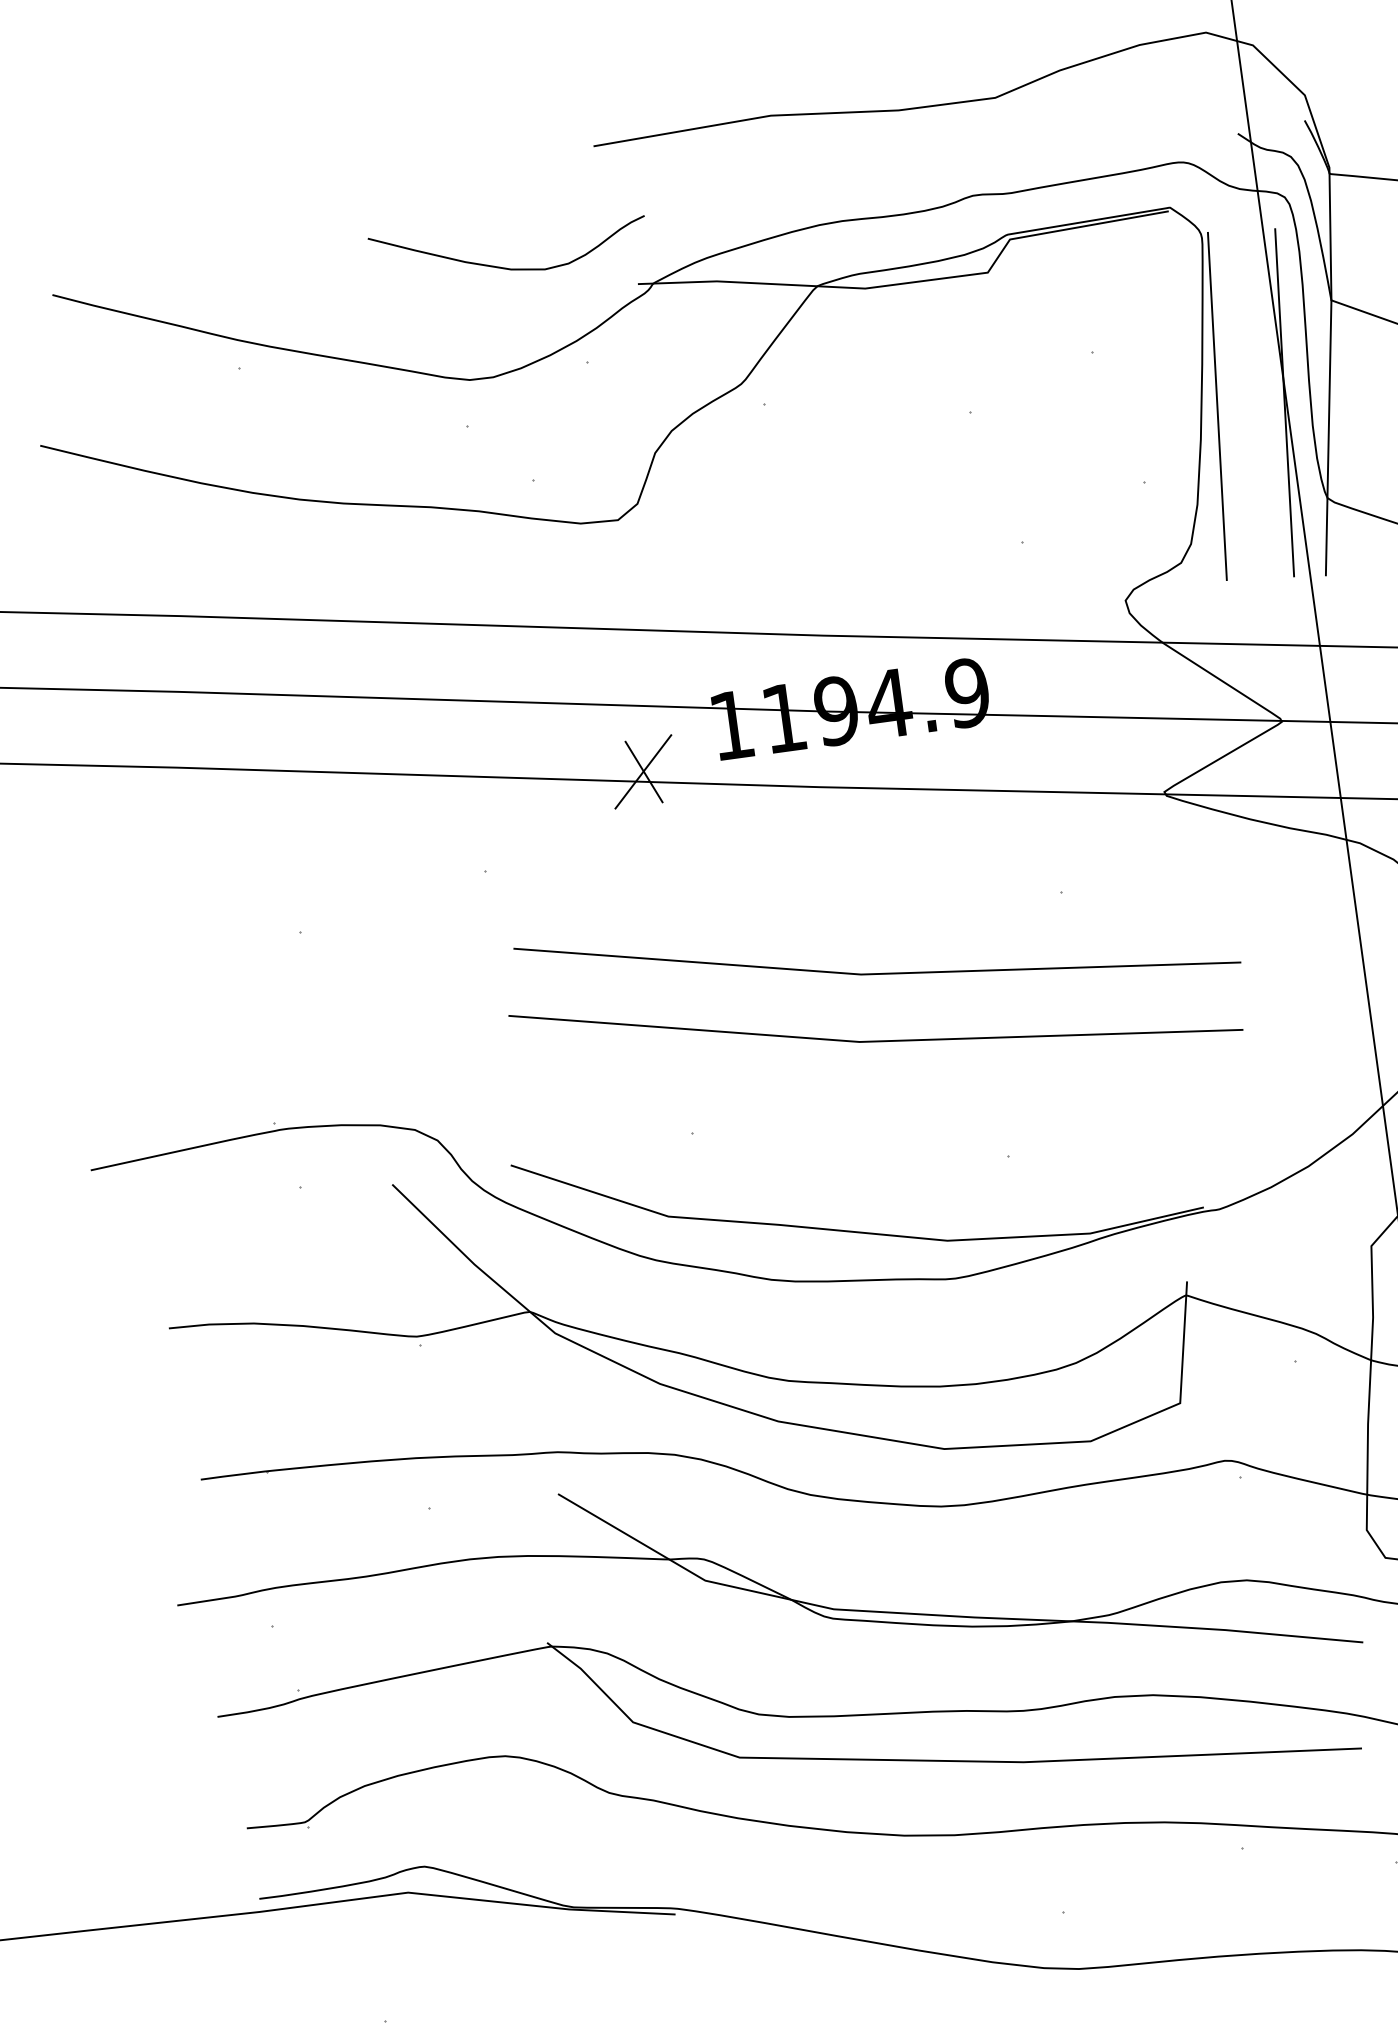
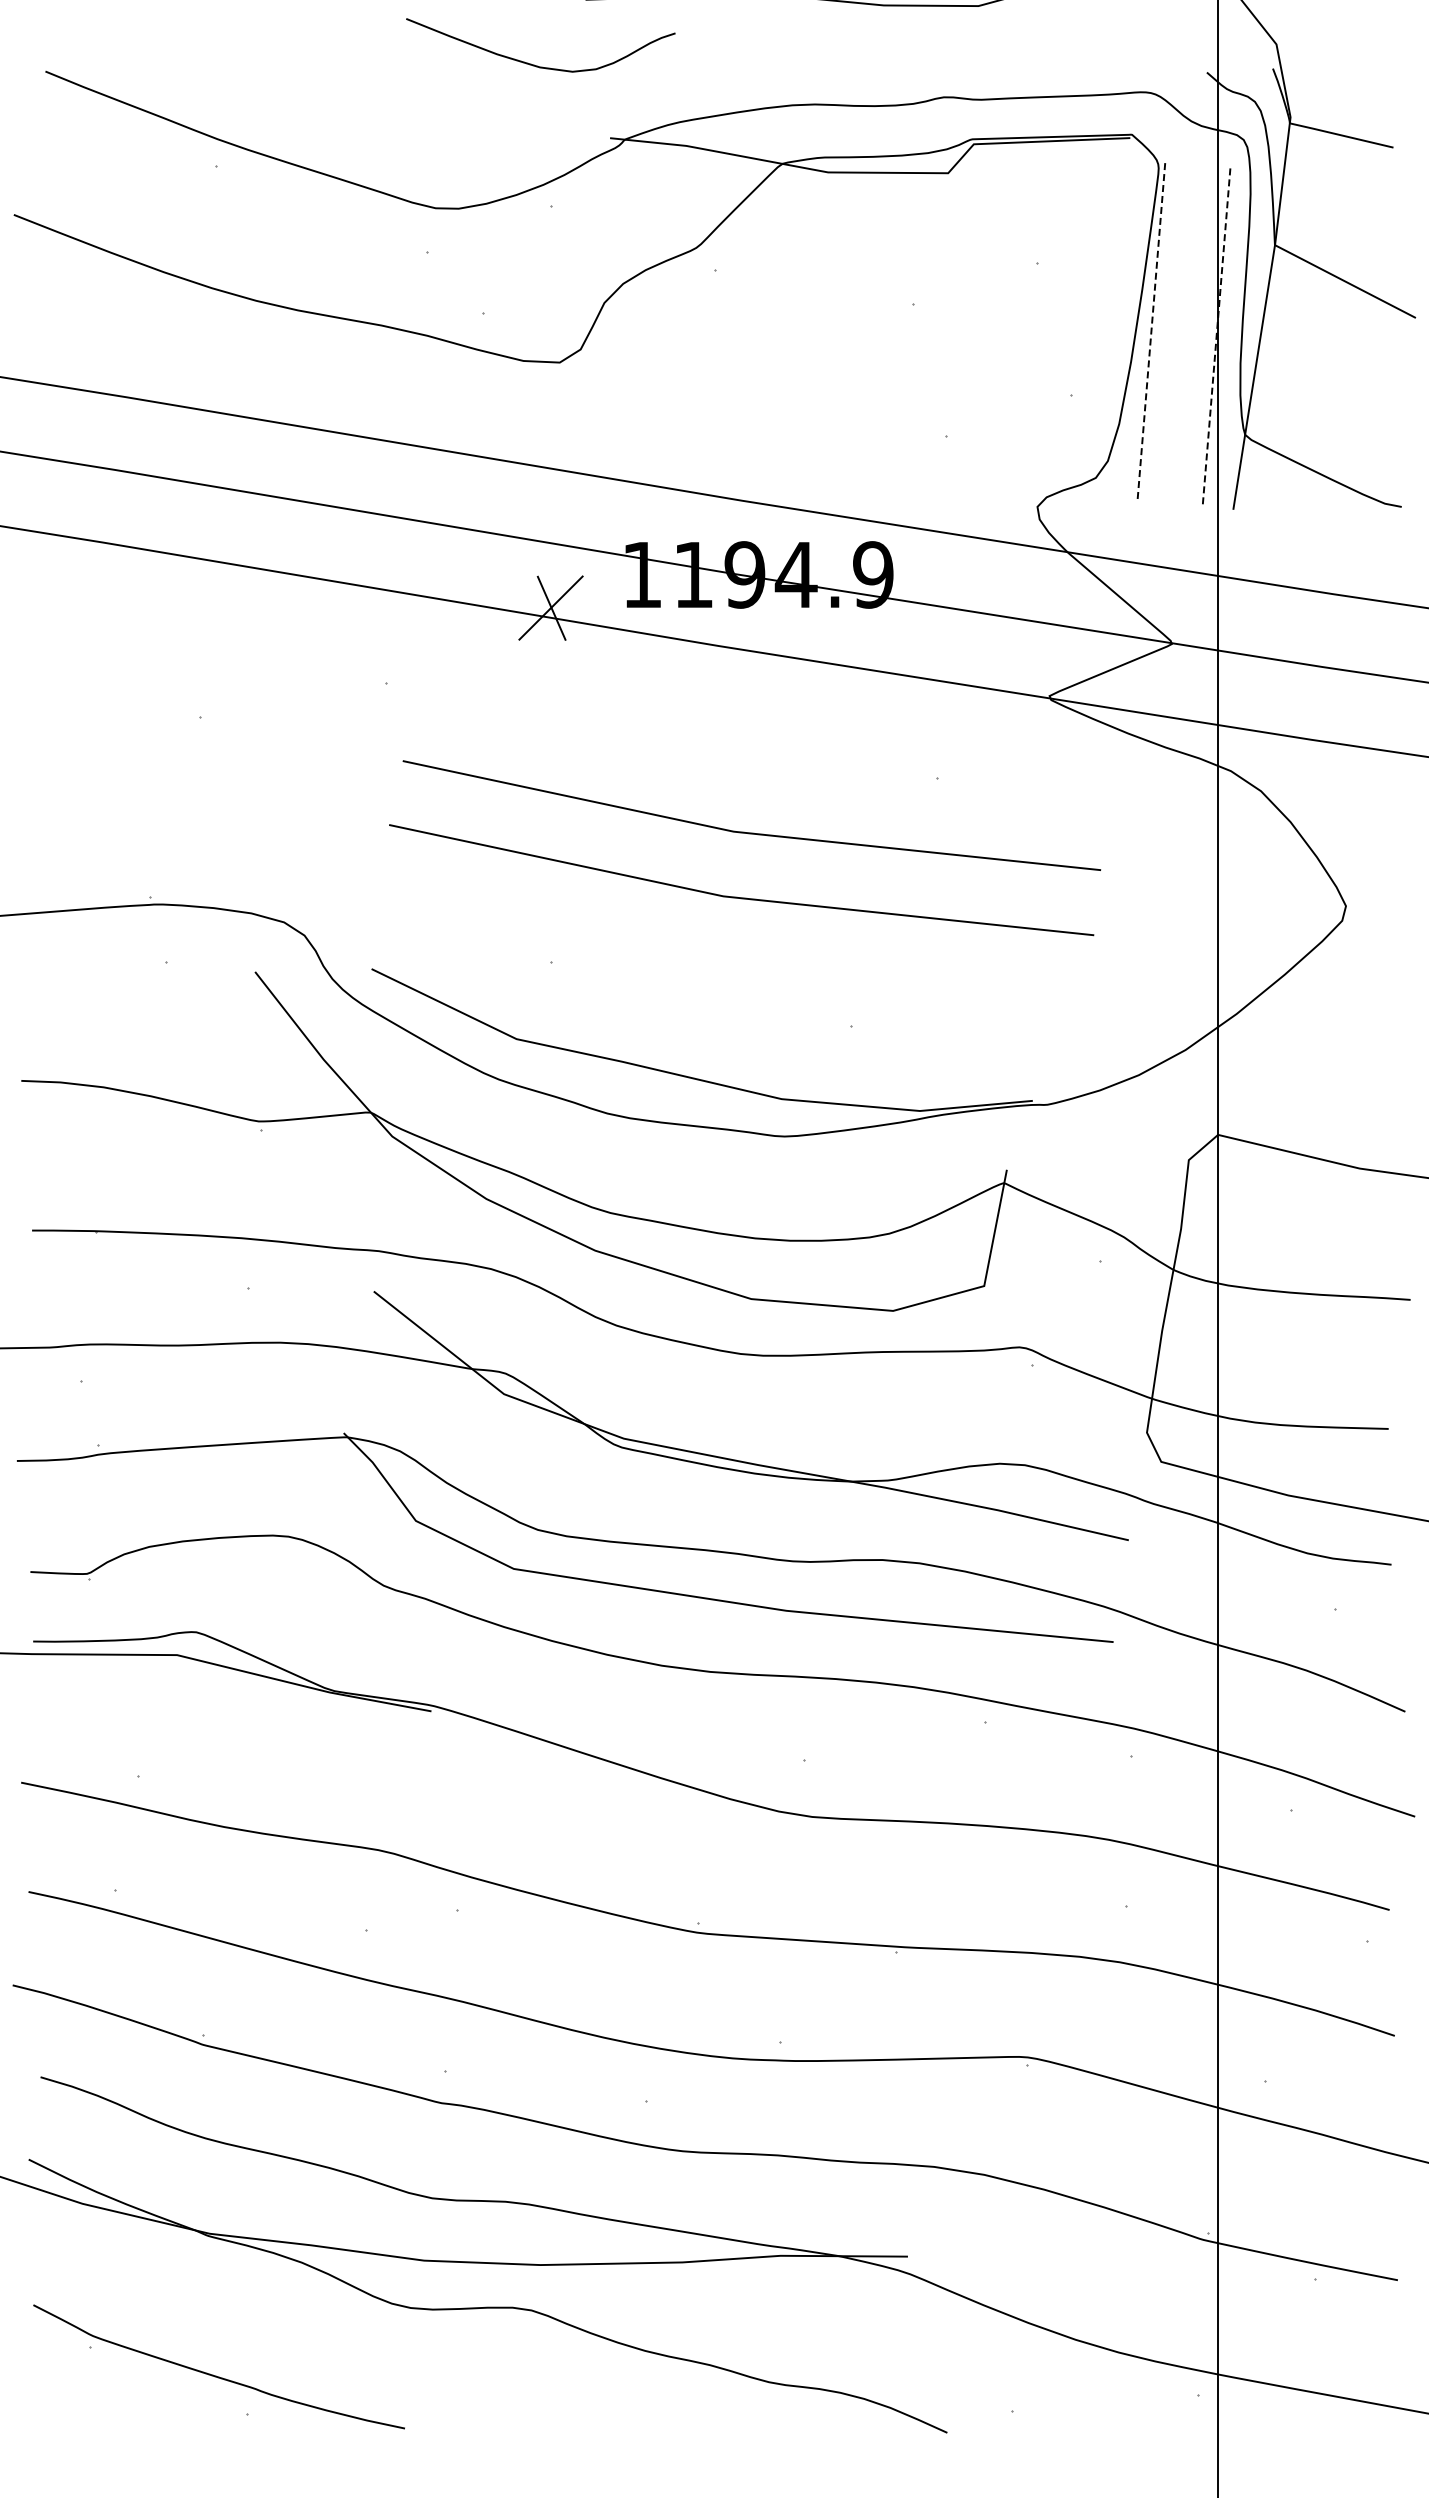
curve: (505, 267) -> (534, 64), moved
line: (1284, 402) -> (1216, 337), solid -> dashed
line: (1217, 406) -> (1151, 332), solid -> dashed

